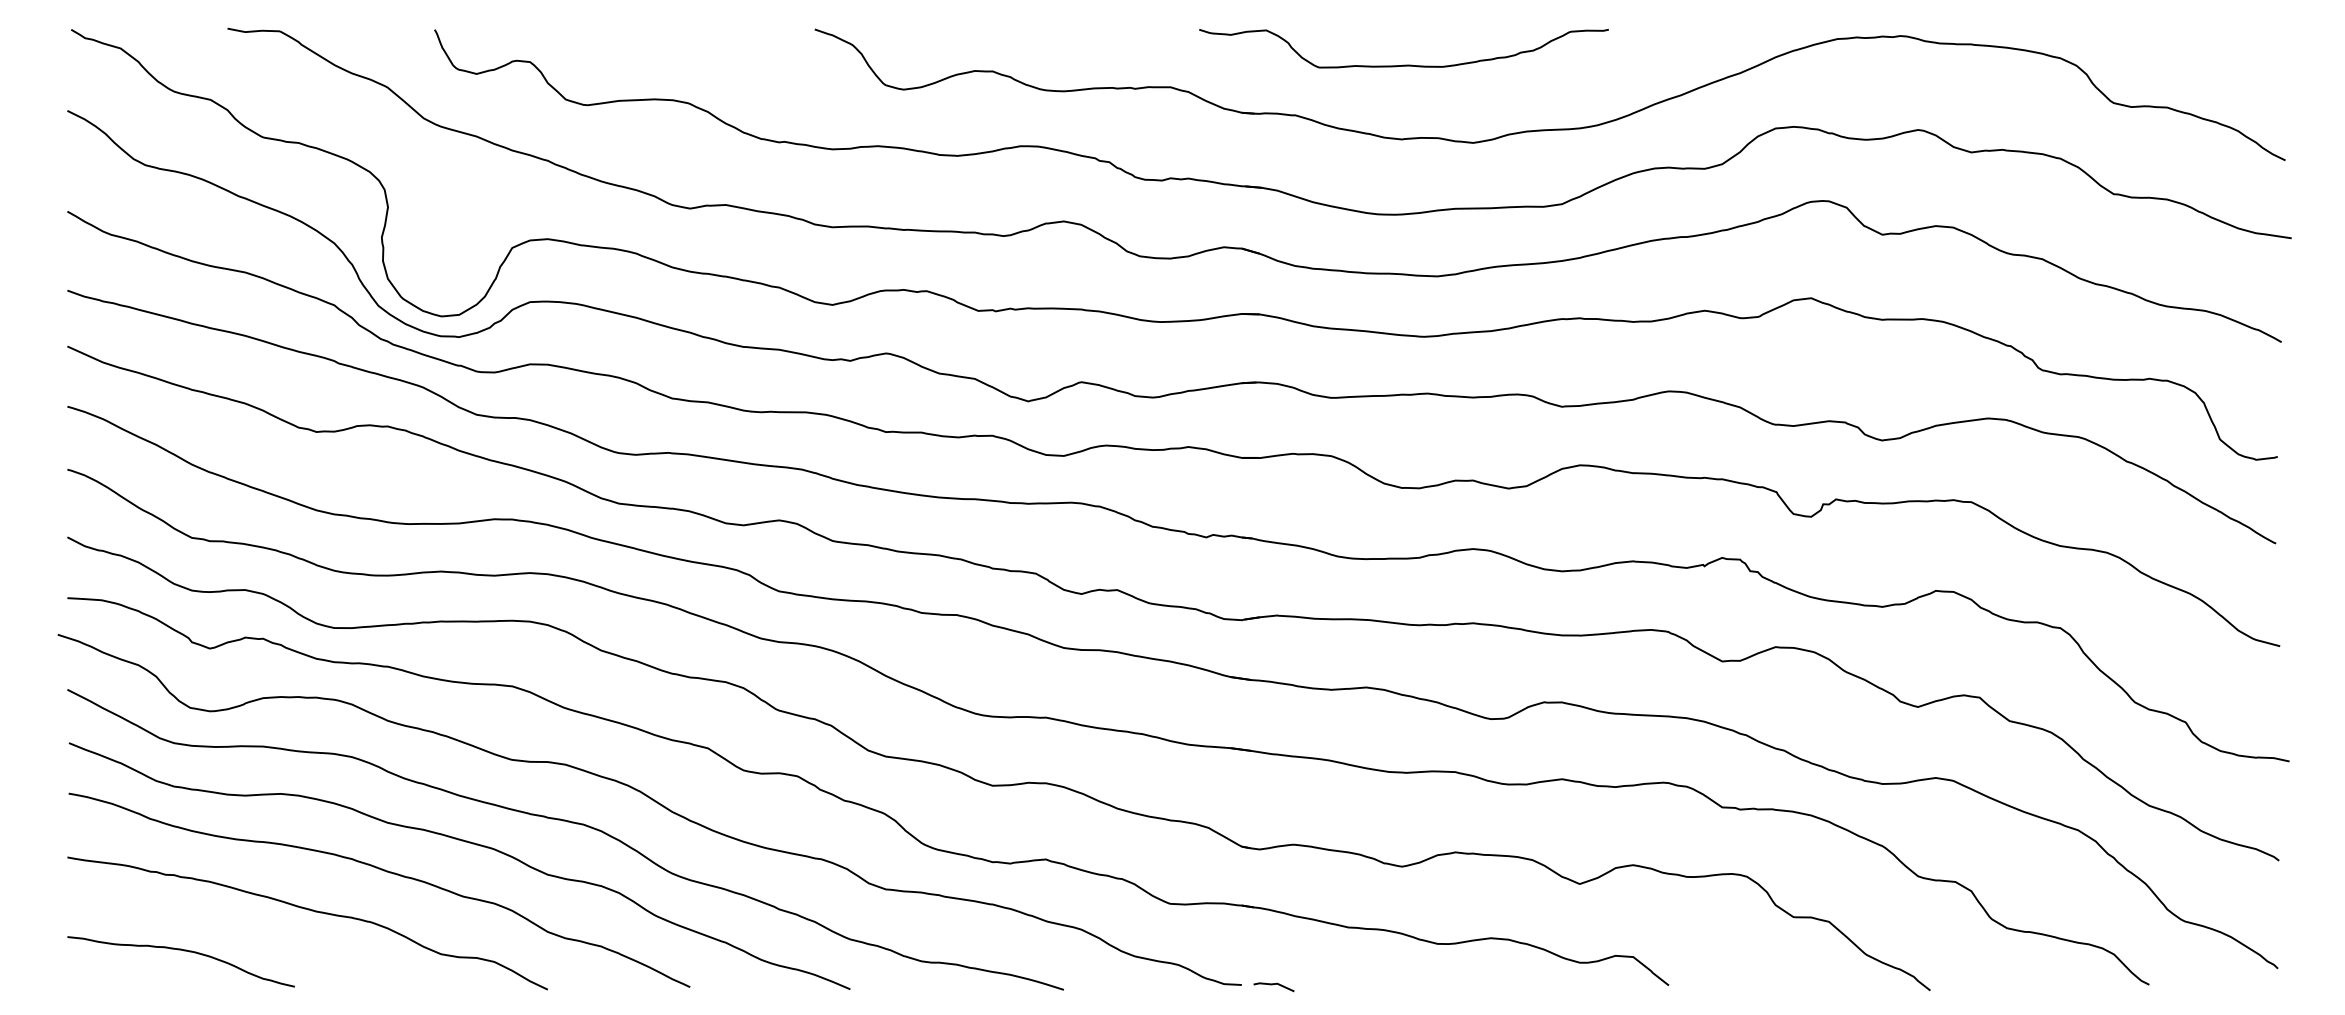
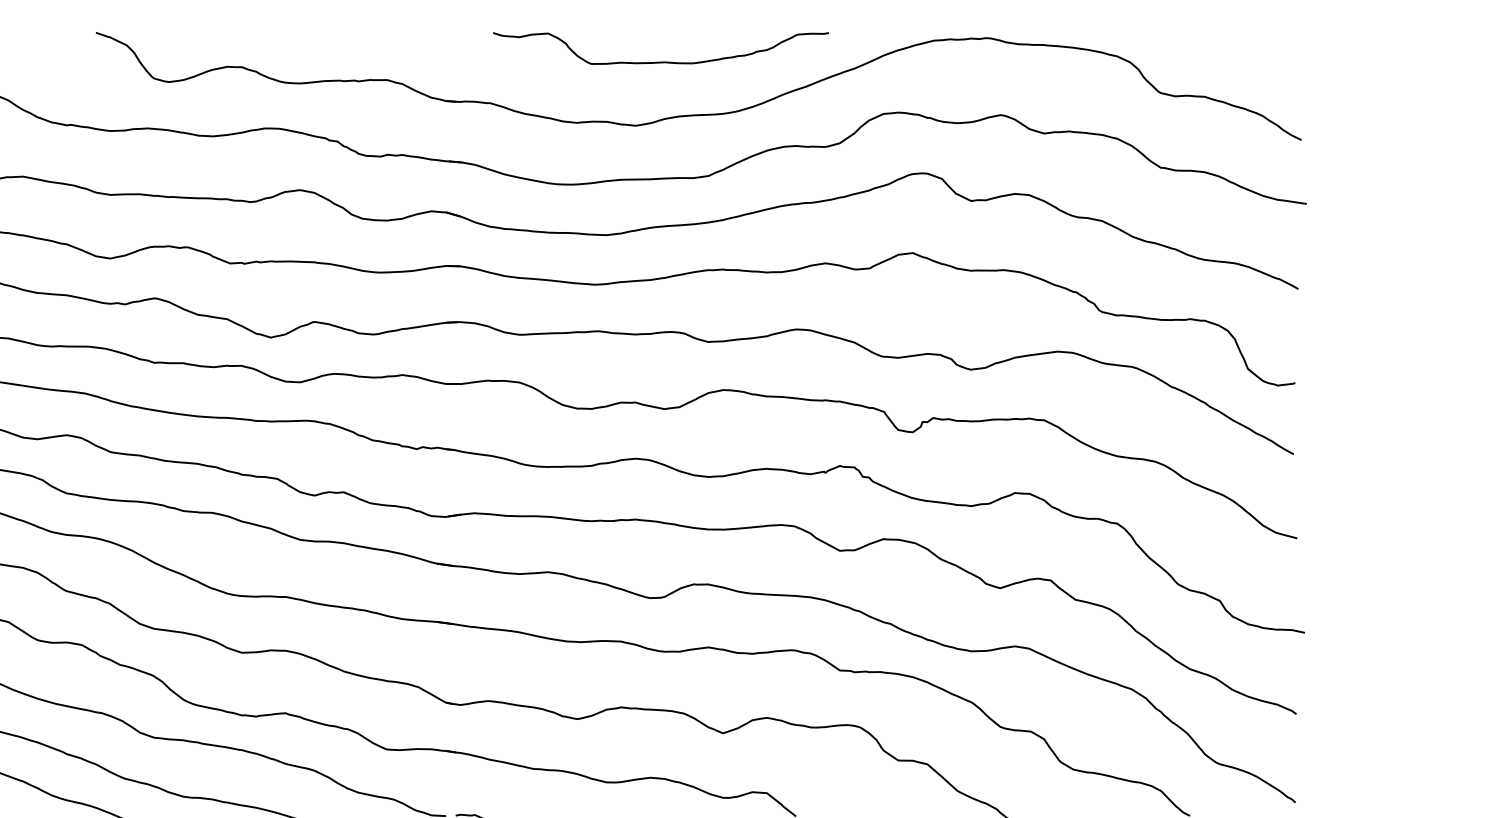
curve: (1403, 64) -> (660, 61), moved

